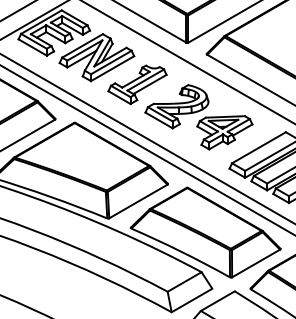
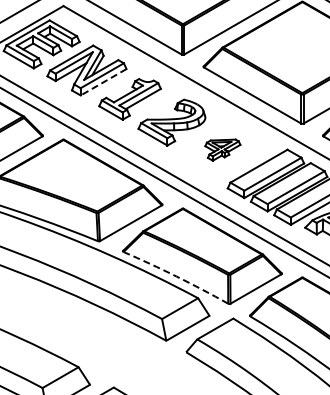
line: (112, 68) -> (103, 82), solid -> dashed
part: (224, 132) -> (222, 149), size x0.6
arc: (181, 251) -> (176, 276), solid -> dashed

